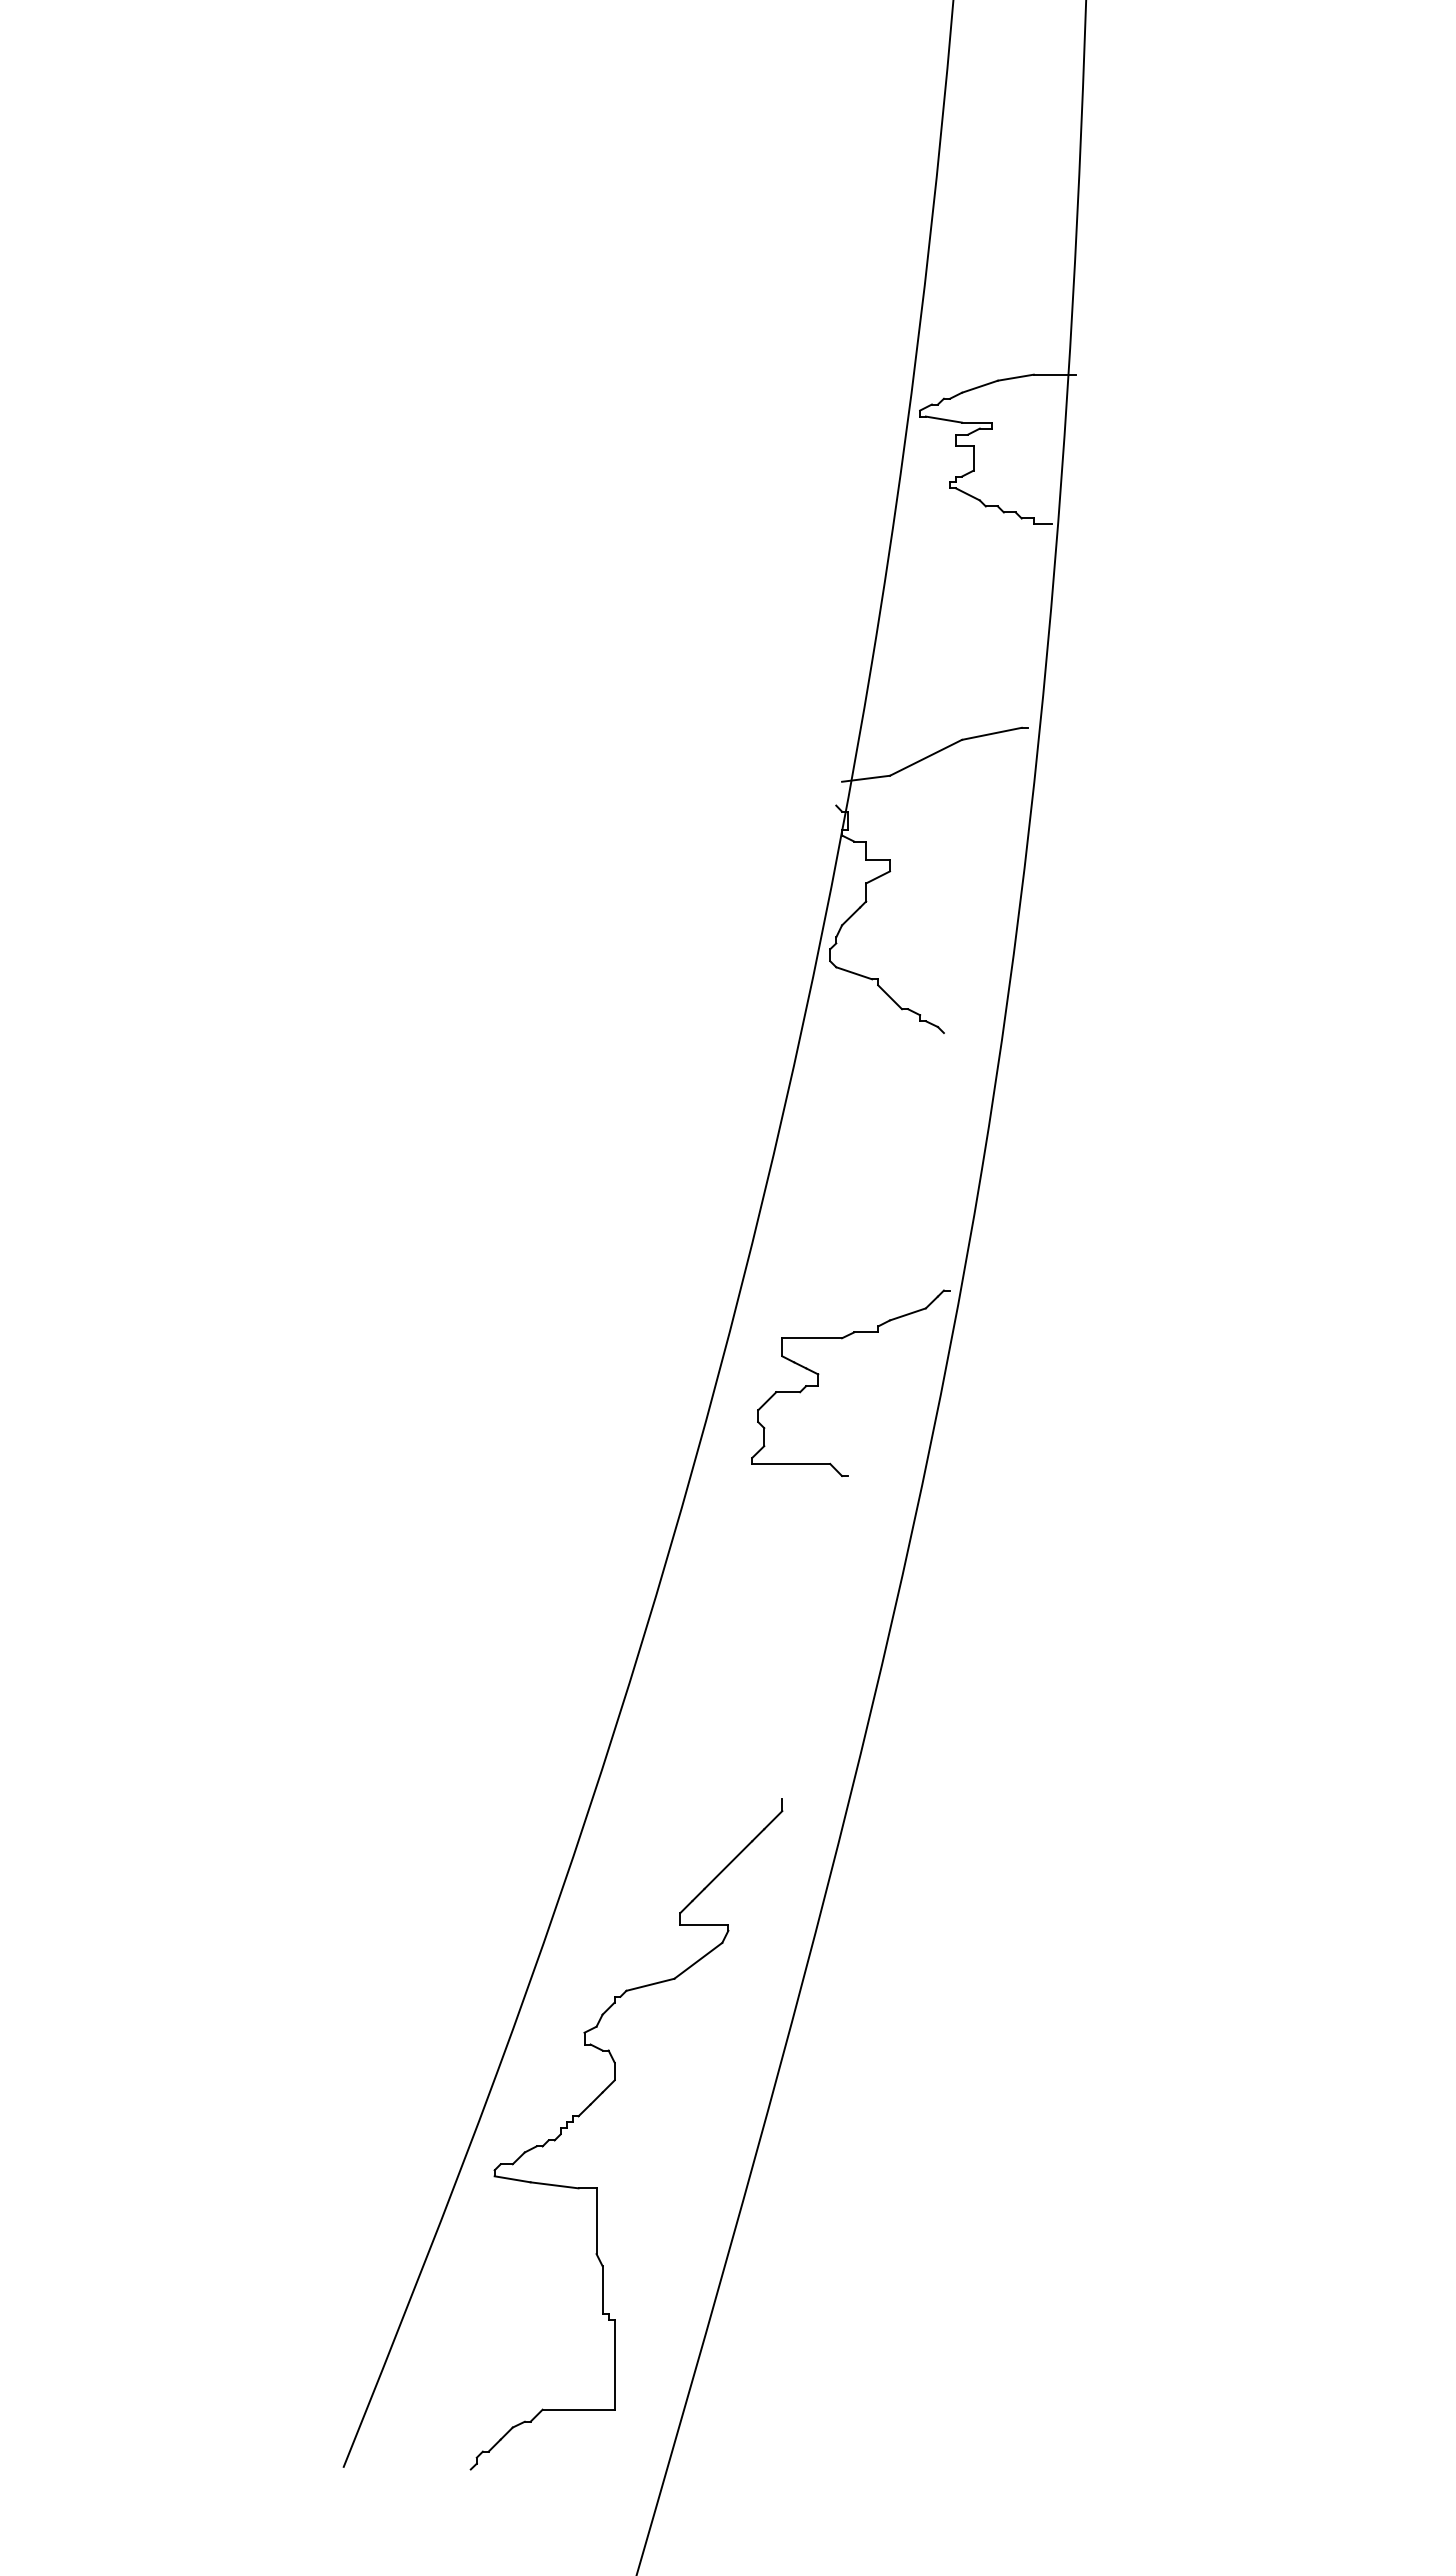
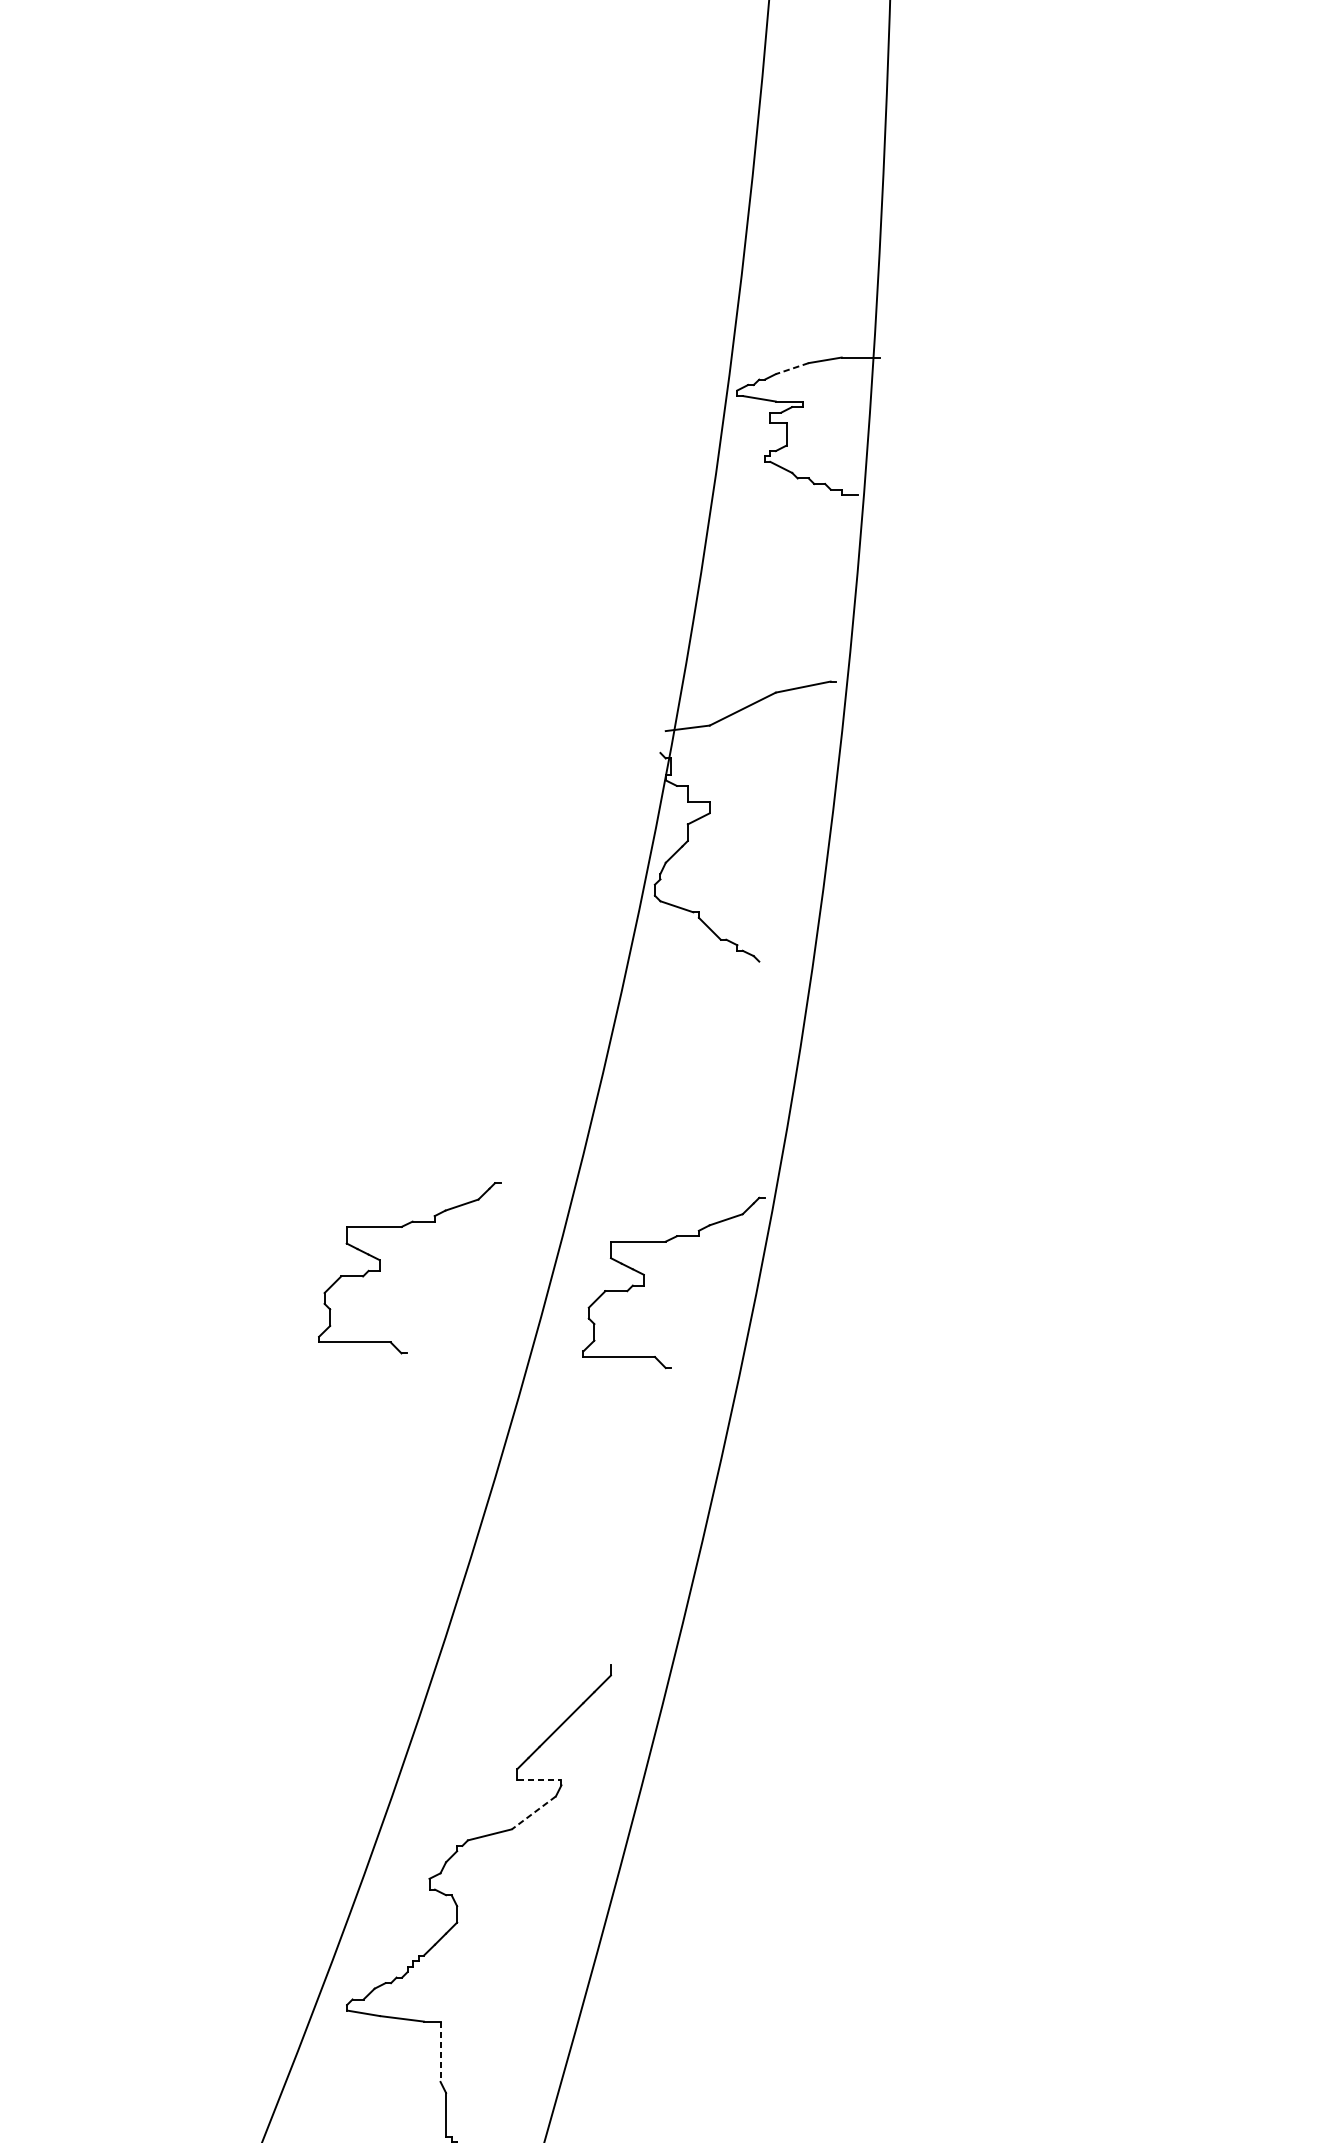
line: (979, 386) -> (791, 368), solid -> dashed
part: (530, 1366) -> (379, 1267), added
line: (704, 1924) -> (539, 1779), solid -> dashed
line: (698, 1960) -> (534, 1812), solid -> dashed
line: (596, 2221) -> (440, 2052), solid -> dashed

